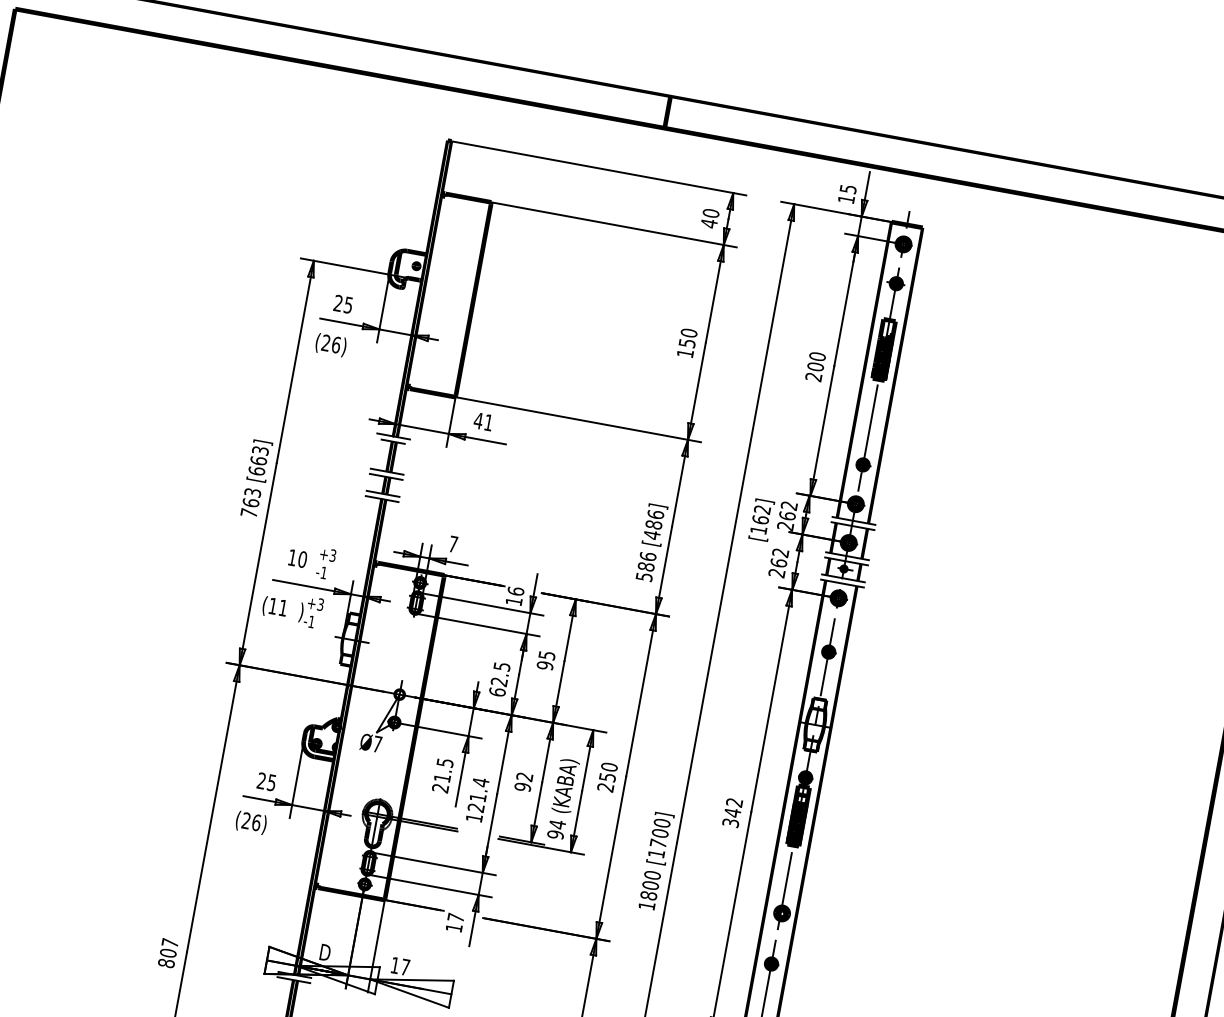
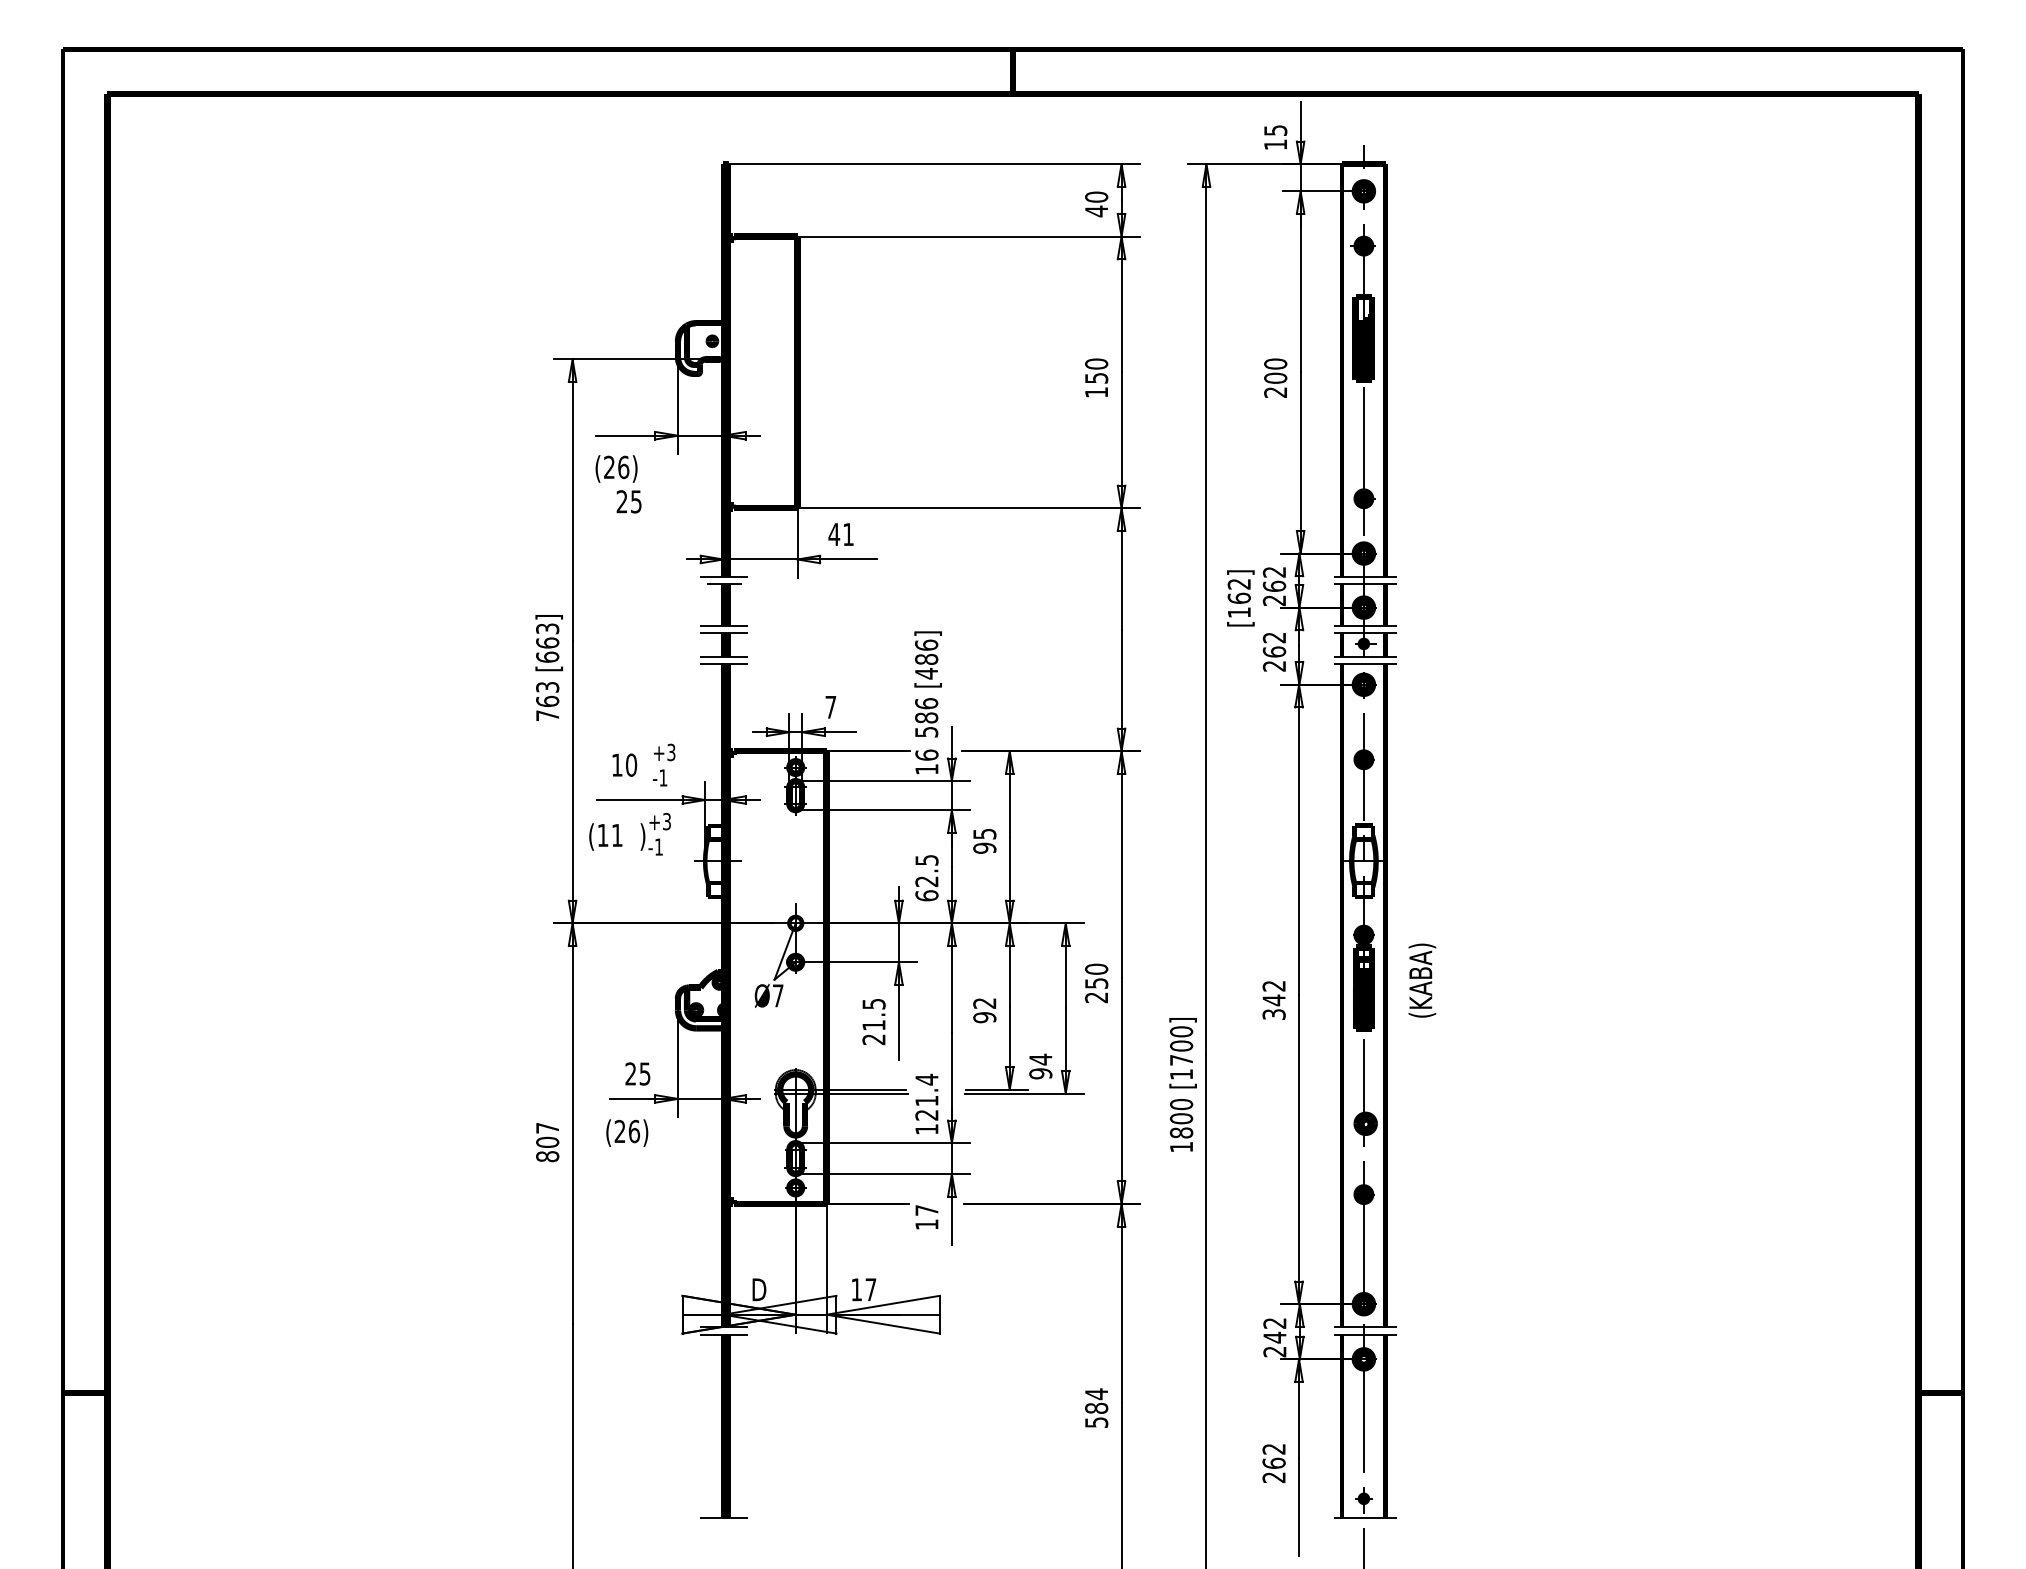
text: (342, 304) -> (628, 501), moved
text: (651, 542) -> (927, 684), moved
text: (565, 786) -> (1422, 980), moved
text: (477, 799) -> (926, 1103), moved
text: (168, 953) -> (547, 1142), moved

